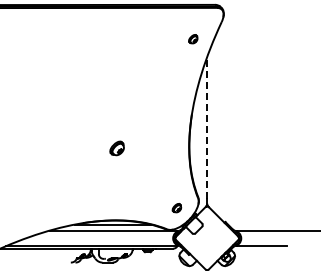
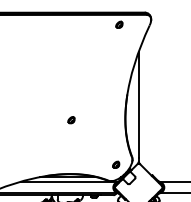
part: (193, 39) -> (119, 25), moved
line: (207, 127) -> (139, 104), dashed -> solid
part: (117, 148) -> (71, 120), size x0.62

